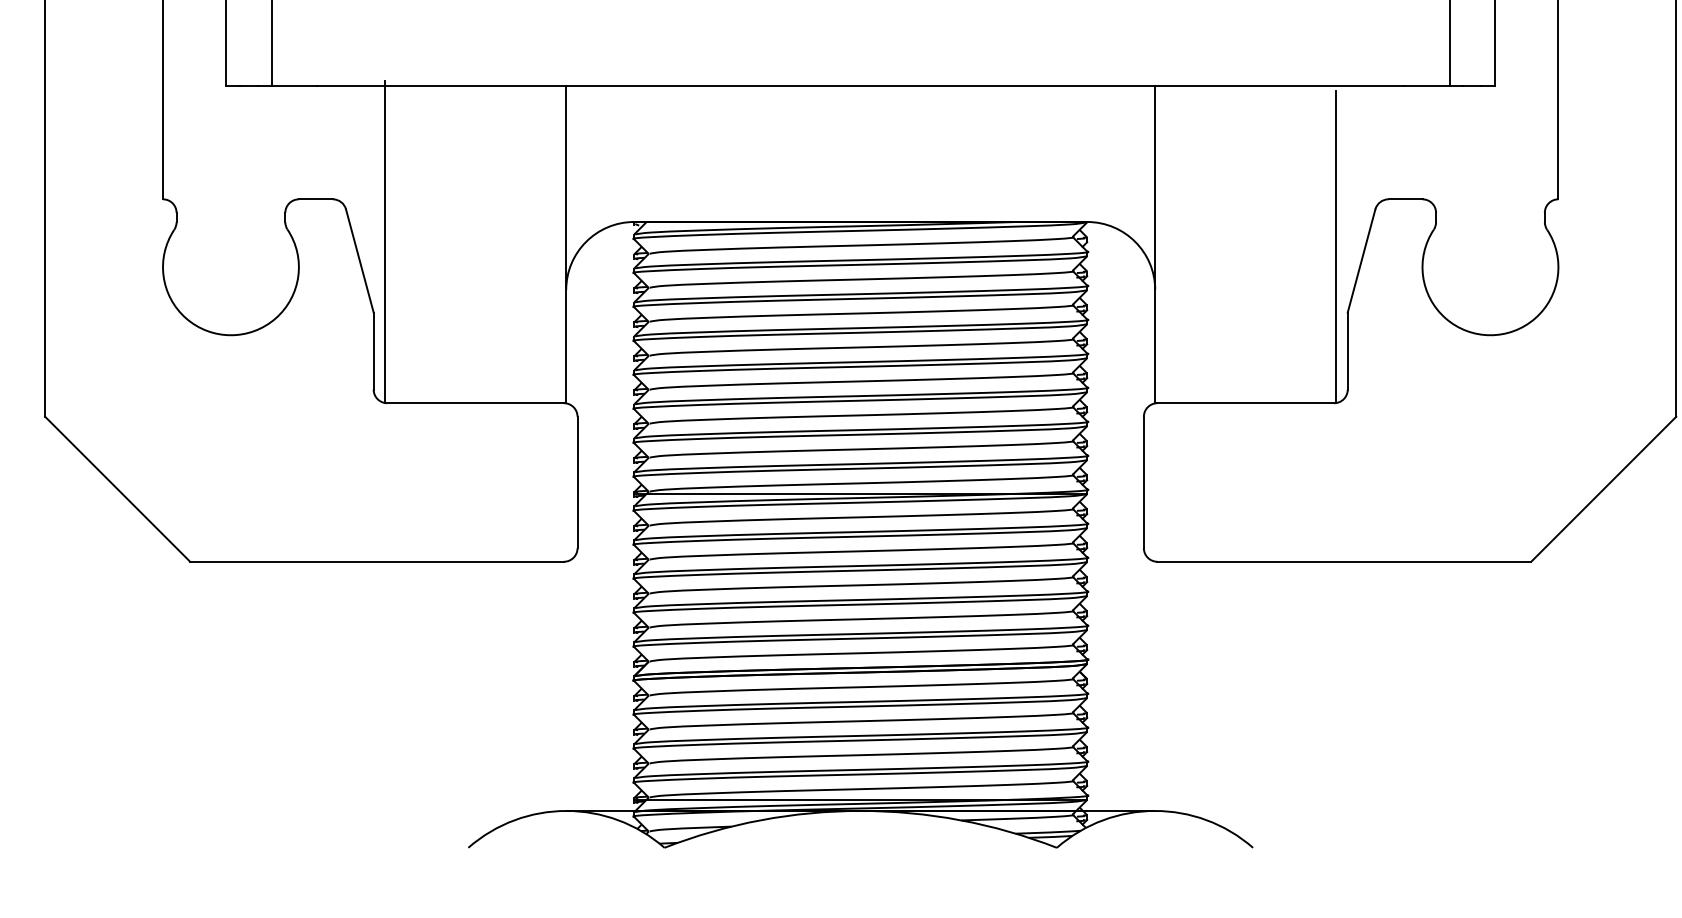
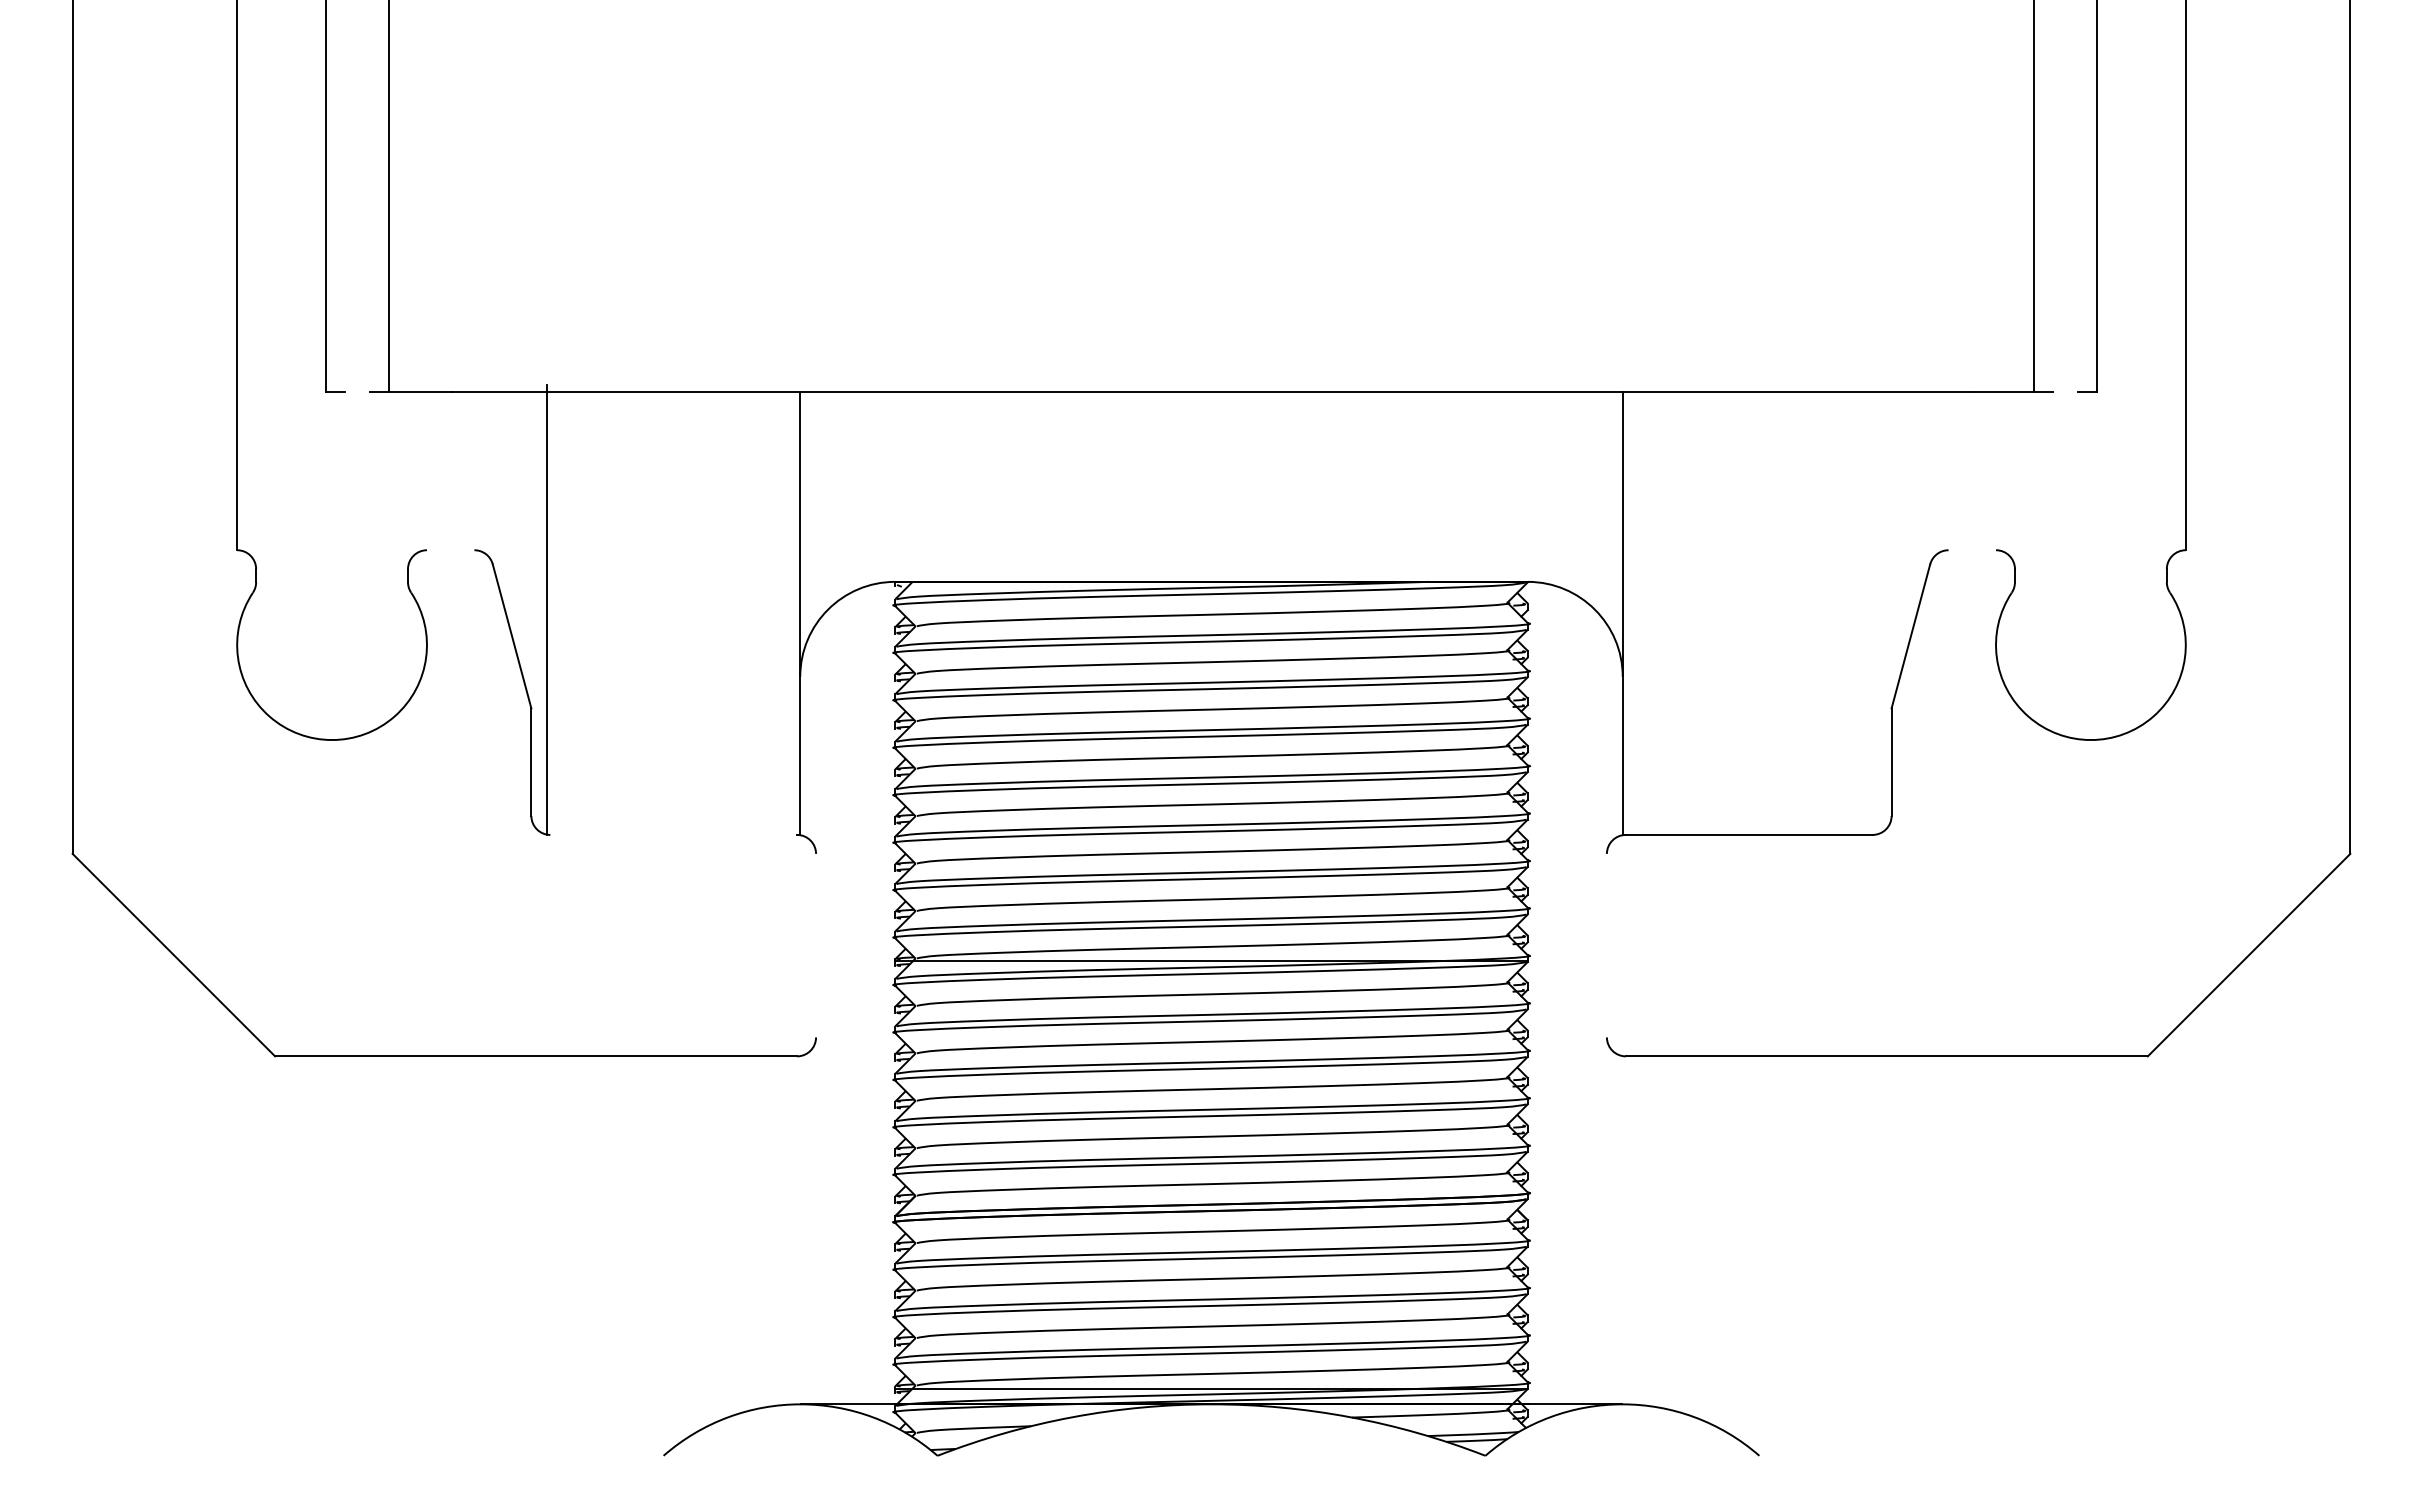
line: (249, 86) -> (357, 392), removed
line: (1472, 86) -> (2065, 392), removed
line: (315, 199) -> (450, 550), removed
line: (1405, 199) -> (1972, 550), removed
line: (1336, 246) -> (1875, 616), removed
line: (475, 402) -> (673, 834), removed
line: (577, 482) -> (816, 945), removed
line: (1143, 482) -> (1606, 945), removed

